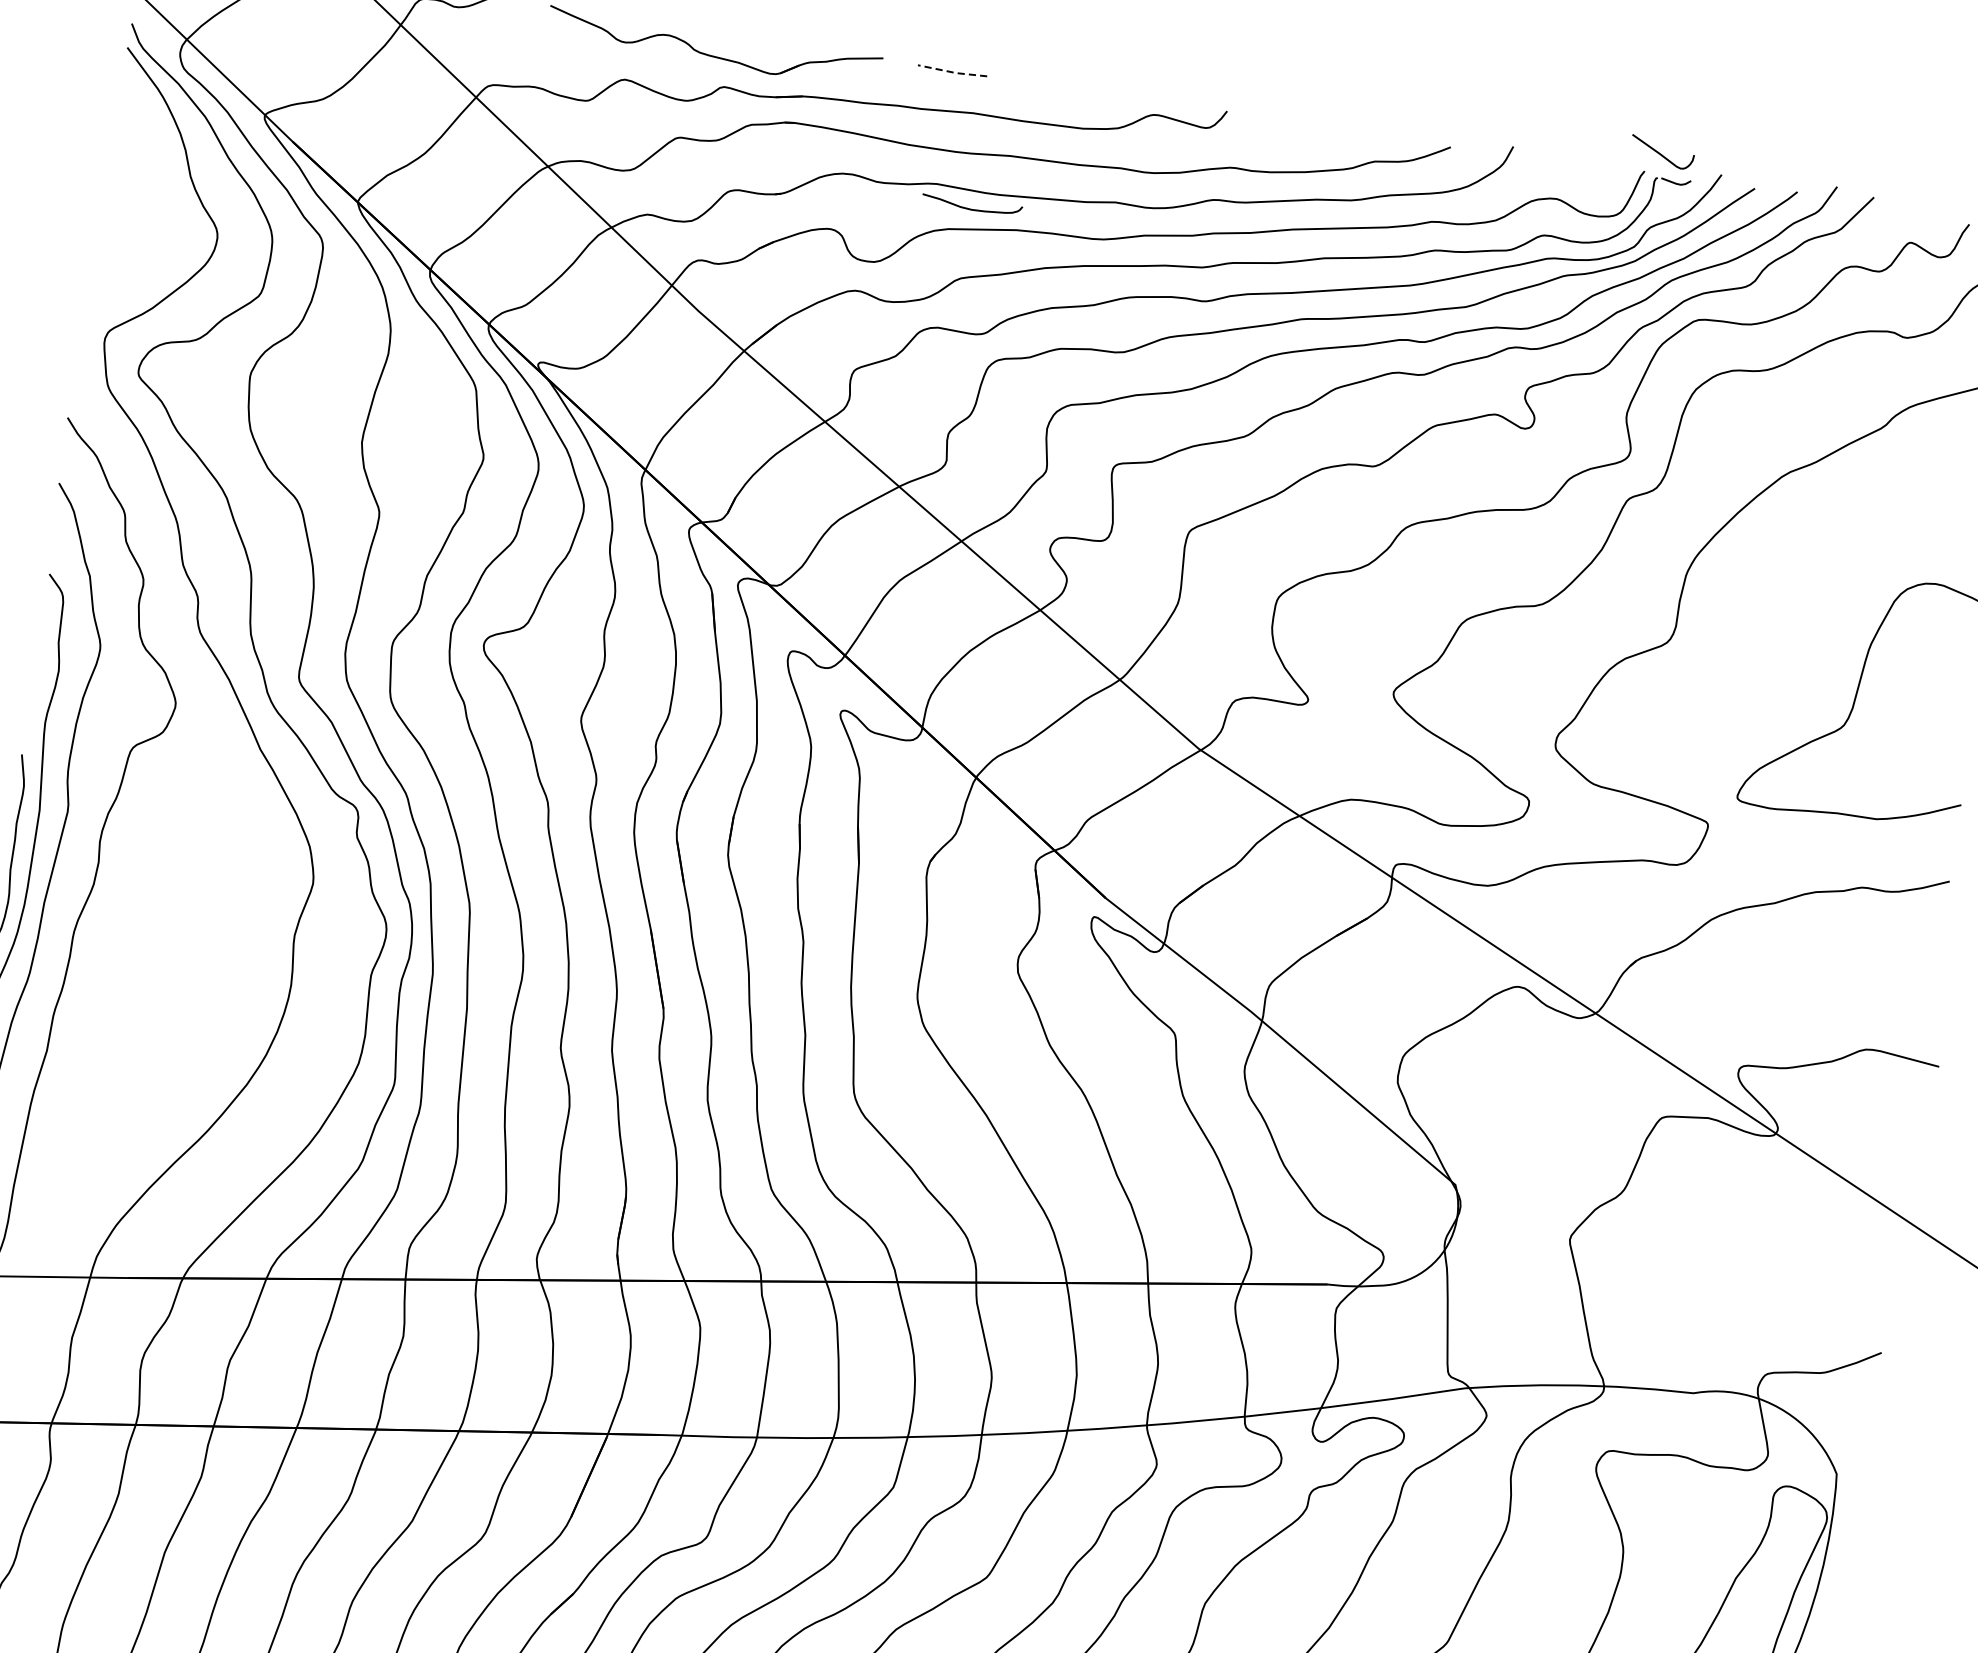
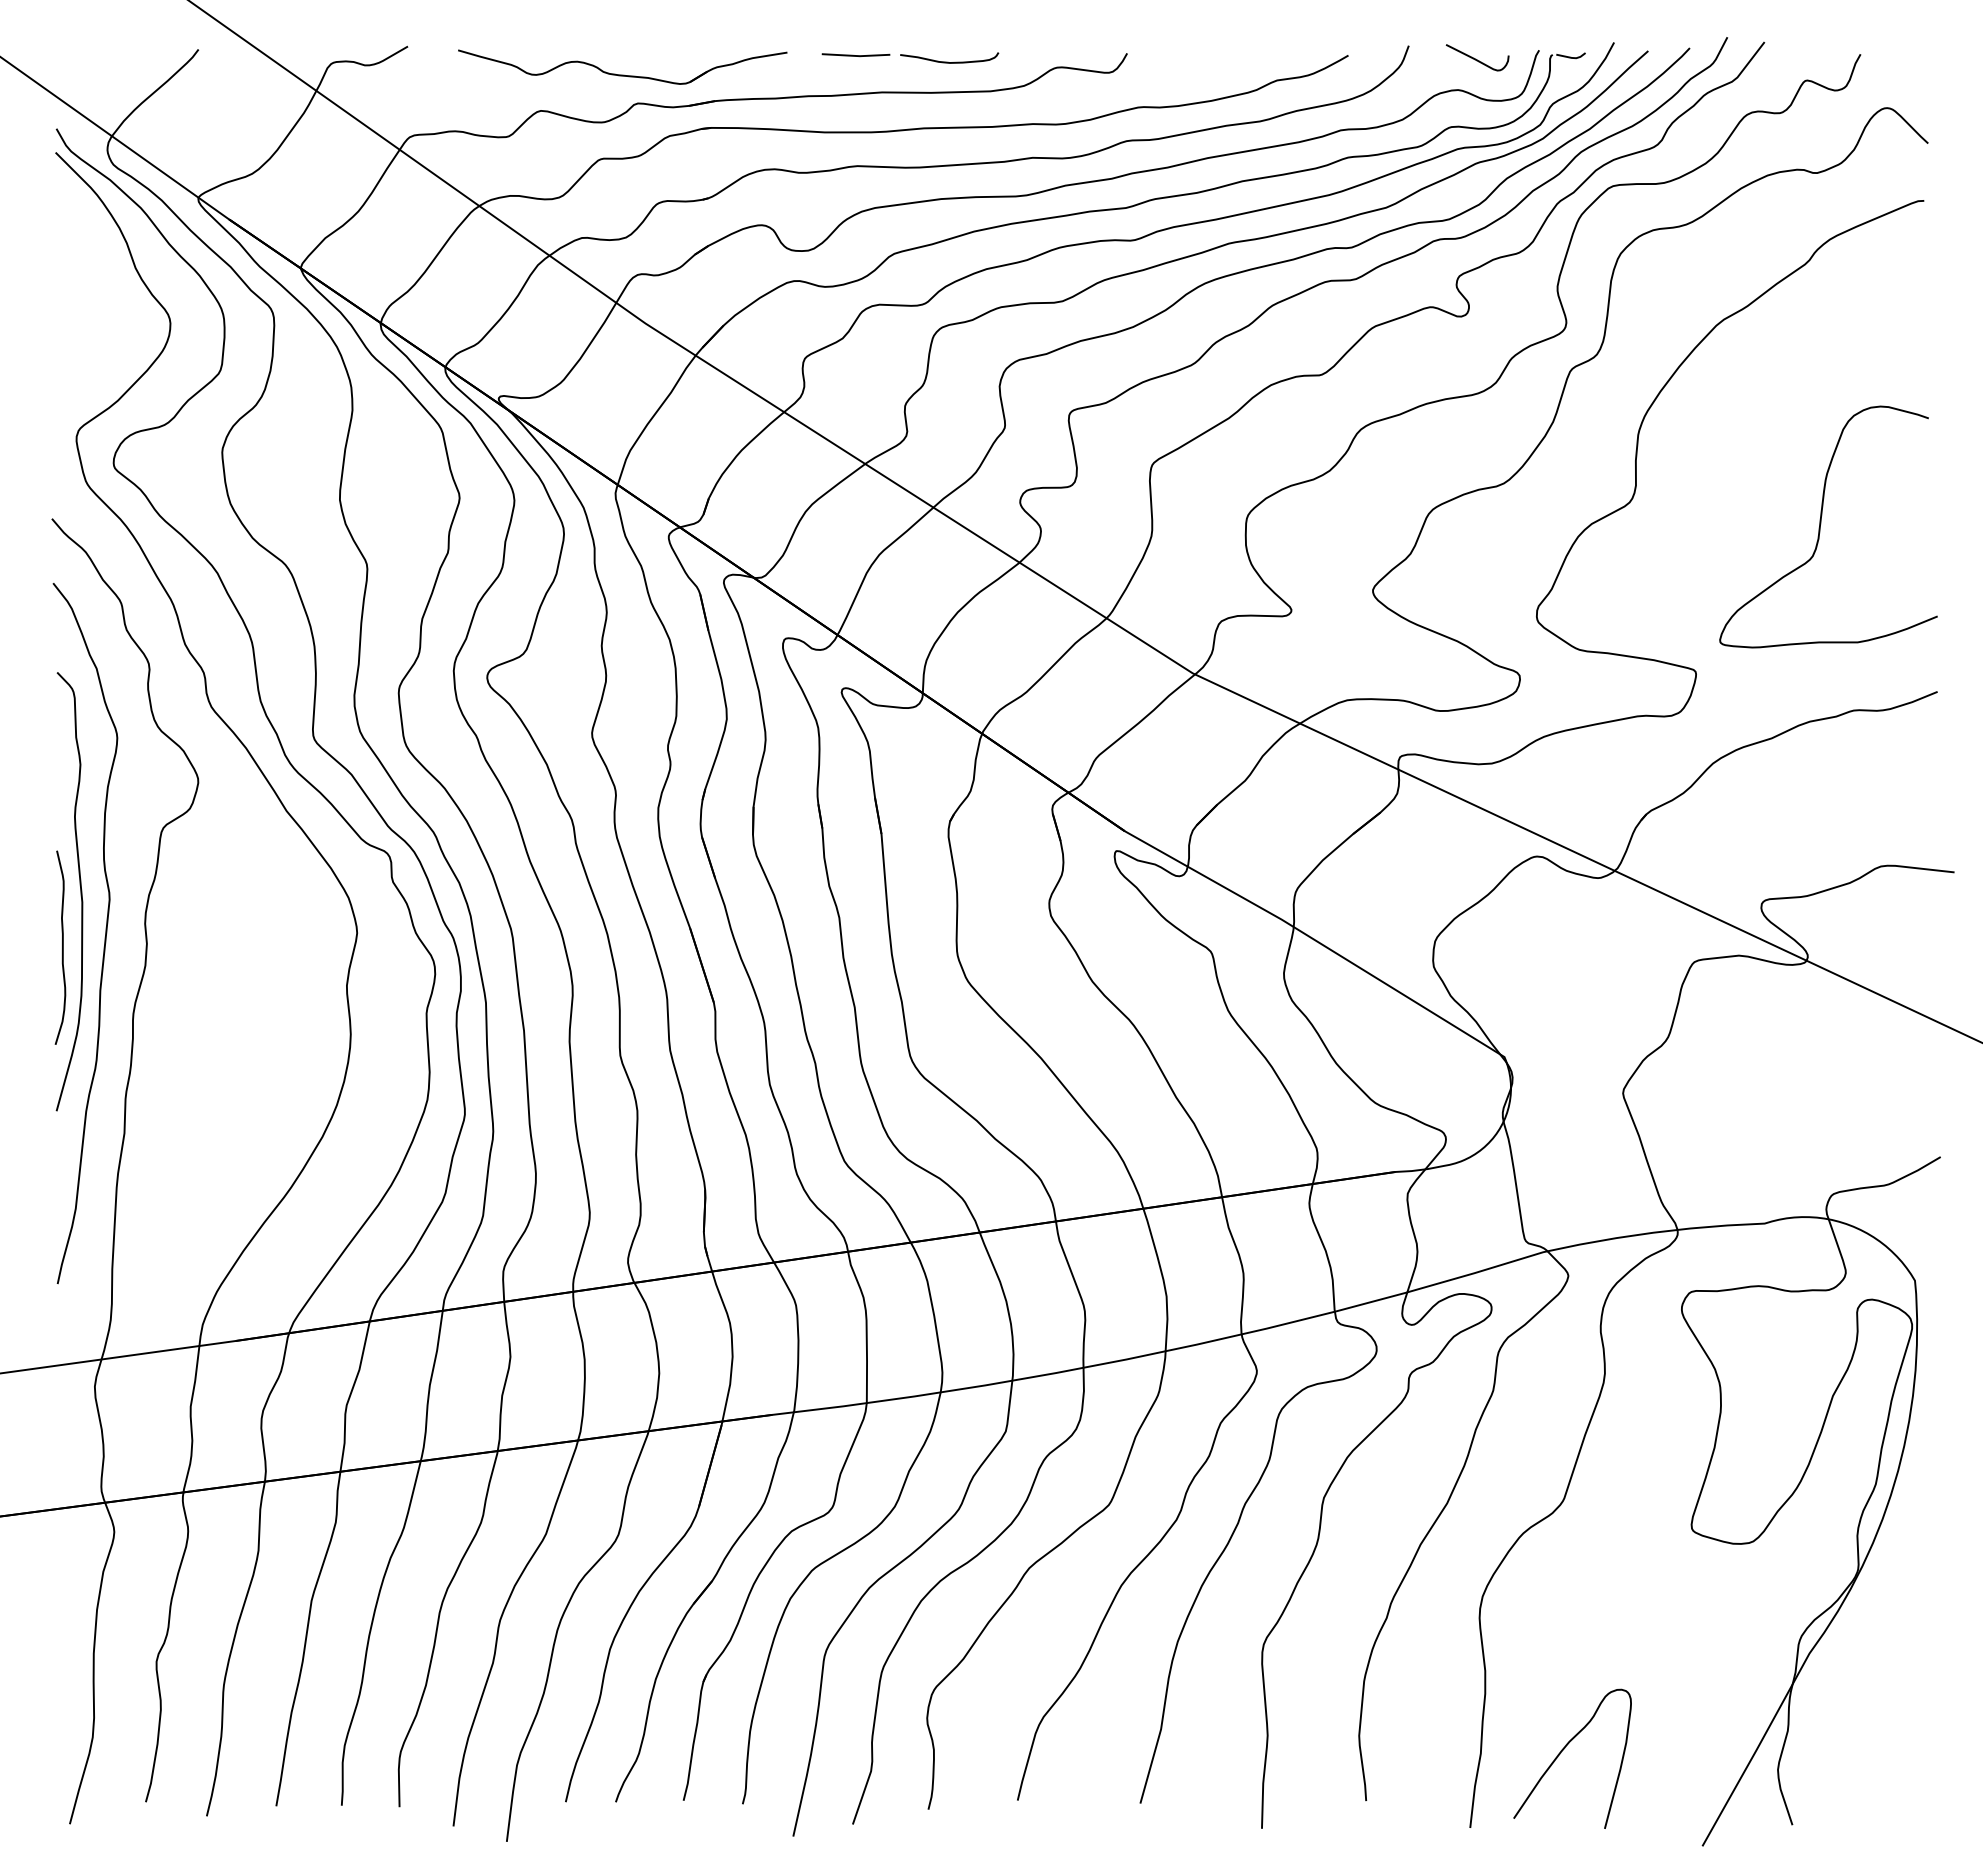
line: (952, 71) -> (856, 55), dashed -> solid
curve: (1662, 154) -> (1477, 59), moved
curve: (970, 208) -> (948, 61), moved

